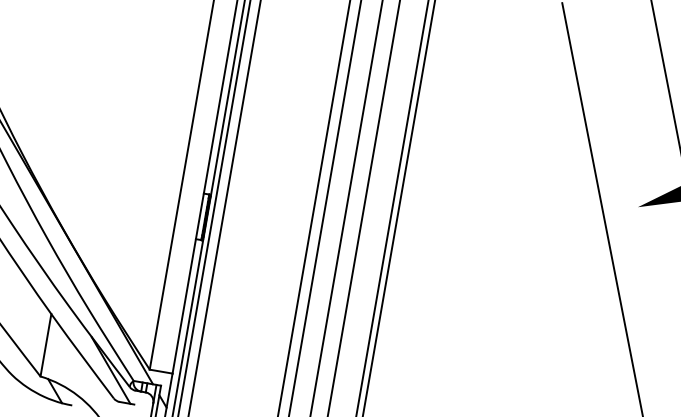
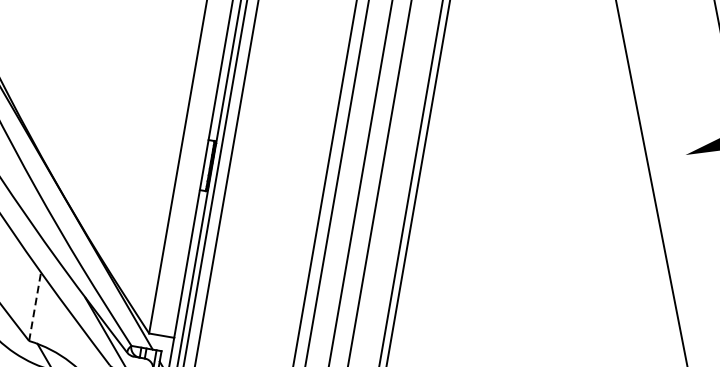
line: (45, 345) -> (34, 306), solid -> dashed

